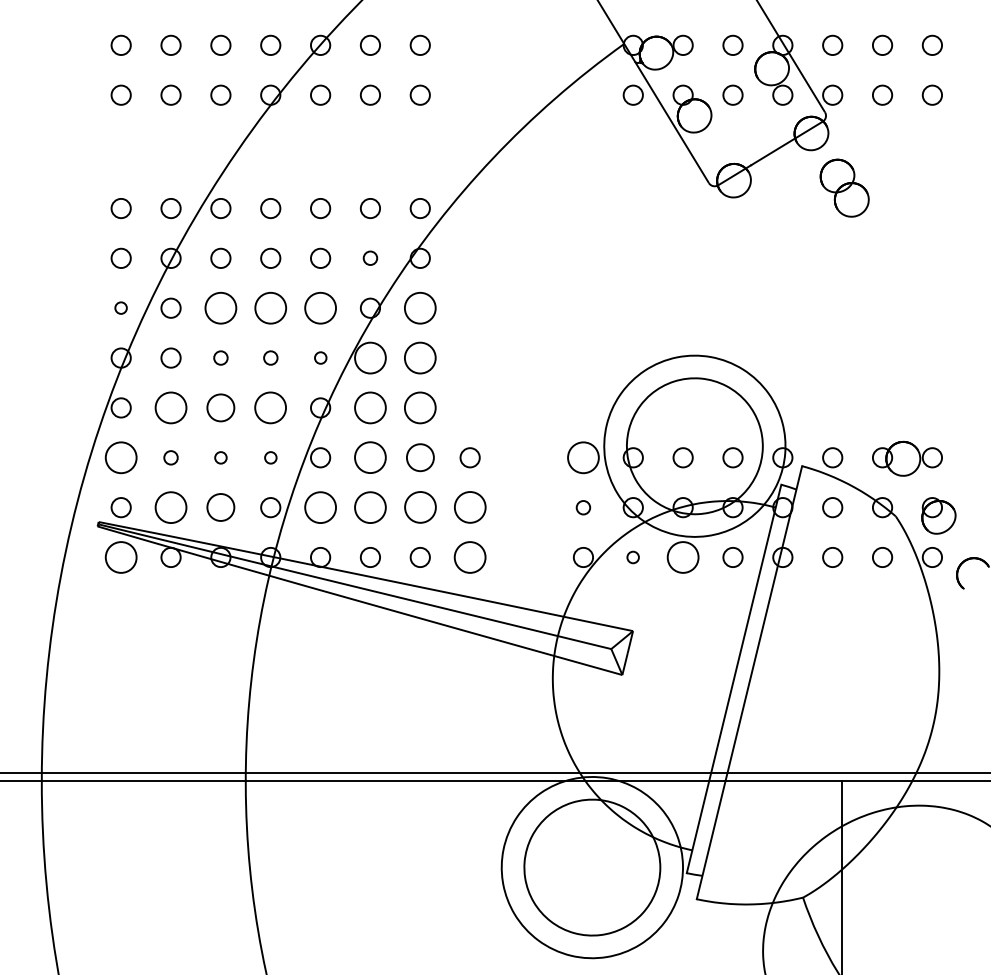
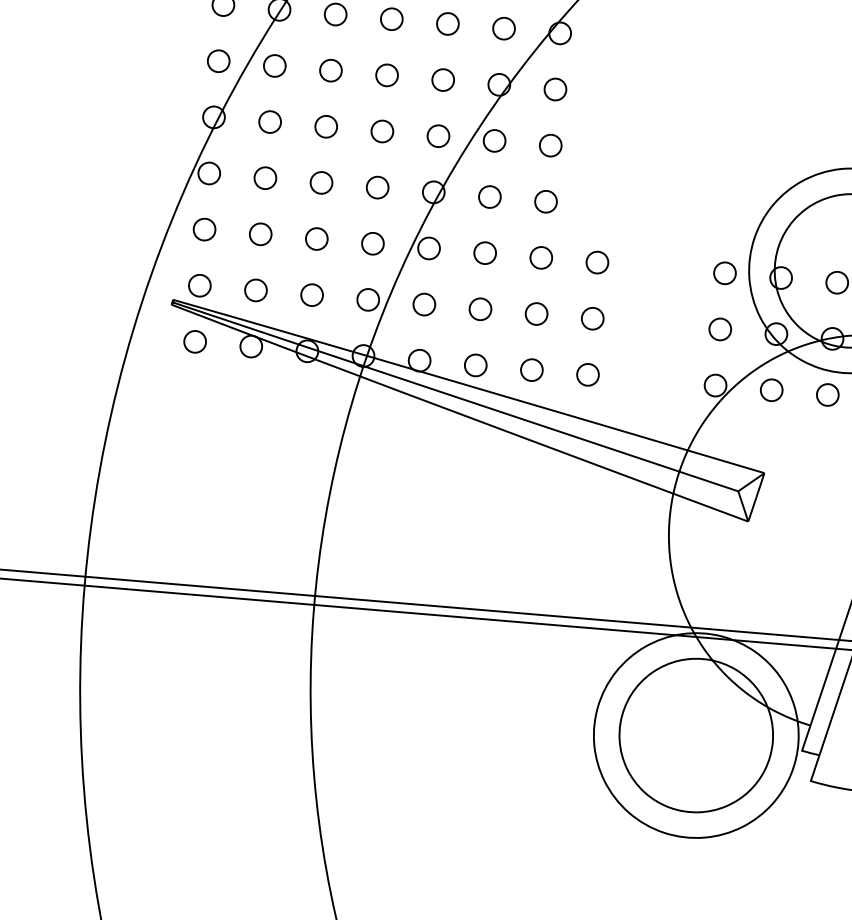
circle: (370, 257) -> (504, 27), size x1.43
circle: (120, 307) -> (217, 60), size x1.67
circle: (220, 307) -> (330, 69), size x0.62
circle: (270, 307) -> (386, 74), size x0.62
circle: (320, 307) -> (443, 79), size x0.62
circle: (419, 307) -> (554, 88), size x0.62
circle: (220, 357) -> (325, 126), size x1.43
circle: (270, 357) -> (382, 130), size x1.43
circle: (320, 357) -> (438, 135), size x1.67
circle: (370, 357) -> (494, 140), size x0.62
circle: (419, 357) -> (549, 144), size x0.62
circle: (170, 407) -> (264, 177), size x0.62
circle: (220, 407) -> (321, 182), size x0.71
circle: (270, 407) -> (377, 187), size x0.62
circle: (370, 407) -> (490, 196), size x0.62
circle: (419, 407) -> (545, 201), size x0.62
circle: (120, 457) -> (203, 229), size x0.62
circle: (170, 457) -> (260, 233), size x1.43
circle: (220, 457) -> (316, 238), size x1.67
circle: (270, 457) -> (372, 243), size x1.67
circle: (370, 457) -> (485, 252), size x0.62
circle: (419, 457) -> (540, 257), size x0.71
circle: (583, 457) -> (725, 273), size x0.62
circle: (170, 507) -> (255, 290), size x0.62
circle: (220, 507) -> (311, 294), size x0.71
circle: (320, 507) -> (424, 304), size x0.62
circle: (370, 507) -> (480, 309), size x0.62
circle: (419, 507) -> (535, 313), size x0.62
circle: (469, 507) -> (592, 318), size x0.62
circle: (583, 507) -> (720, 329), size x1.43
circle: (120, 557) -> (194, 341), size x0.62
circle: (469, 557) -> (587, 374), size x0.62
circle: (632, 557) -> (770, 390), size x1.67
circle: (682, 557) -> (827, 394), size x0.62

